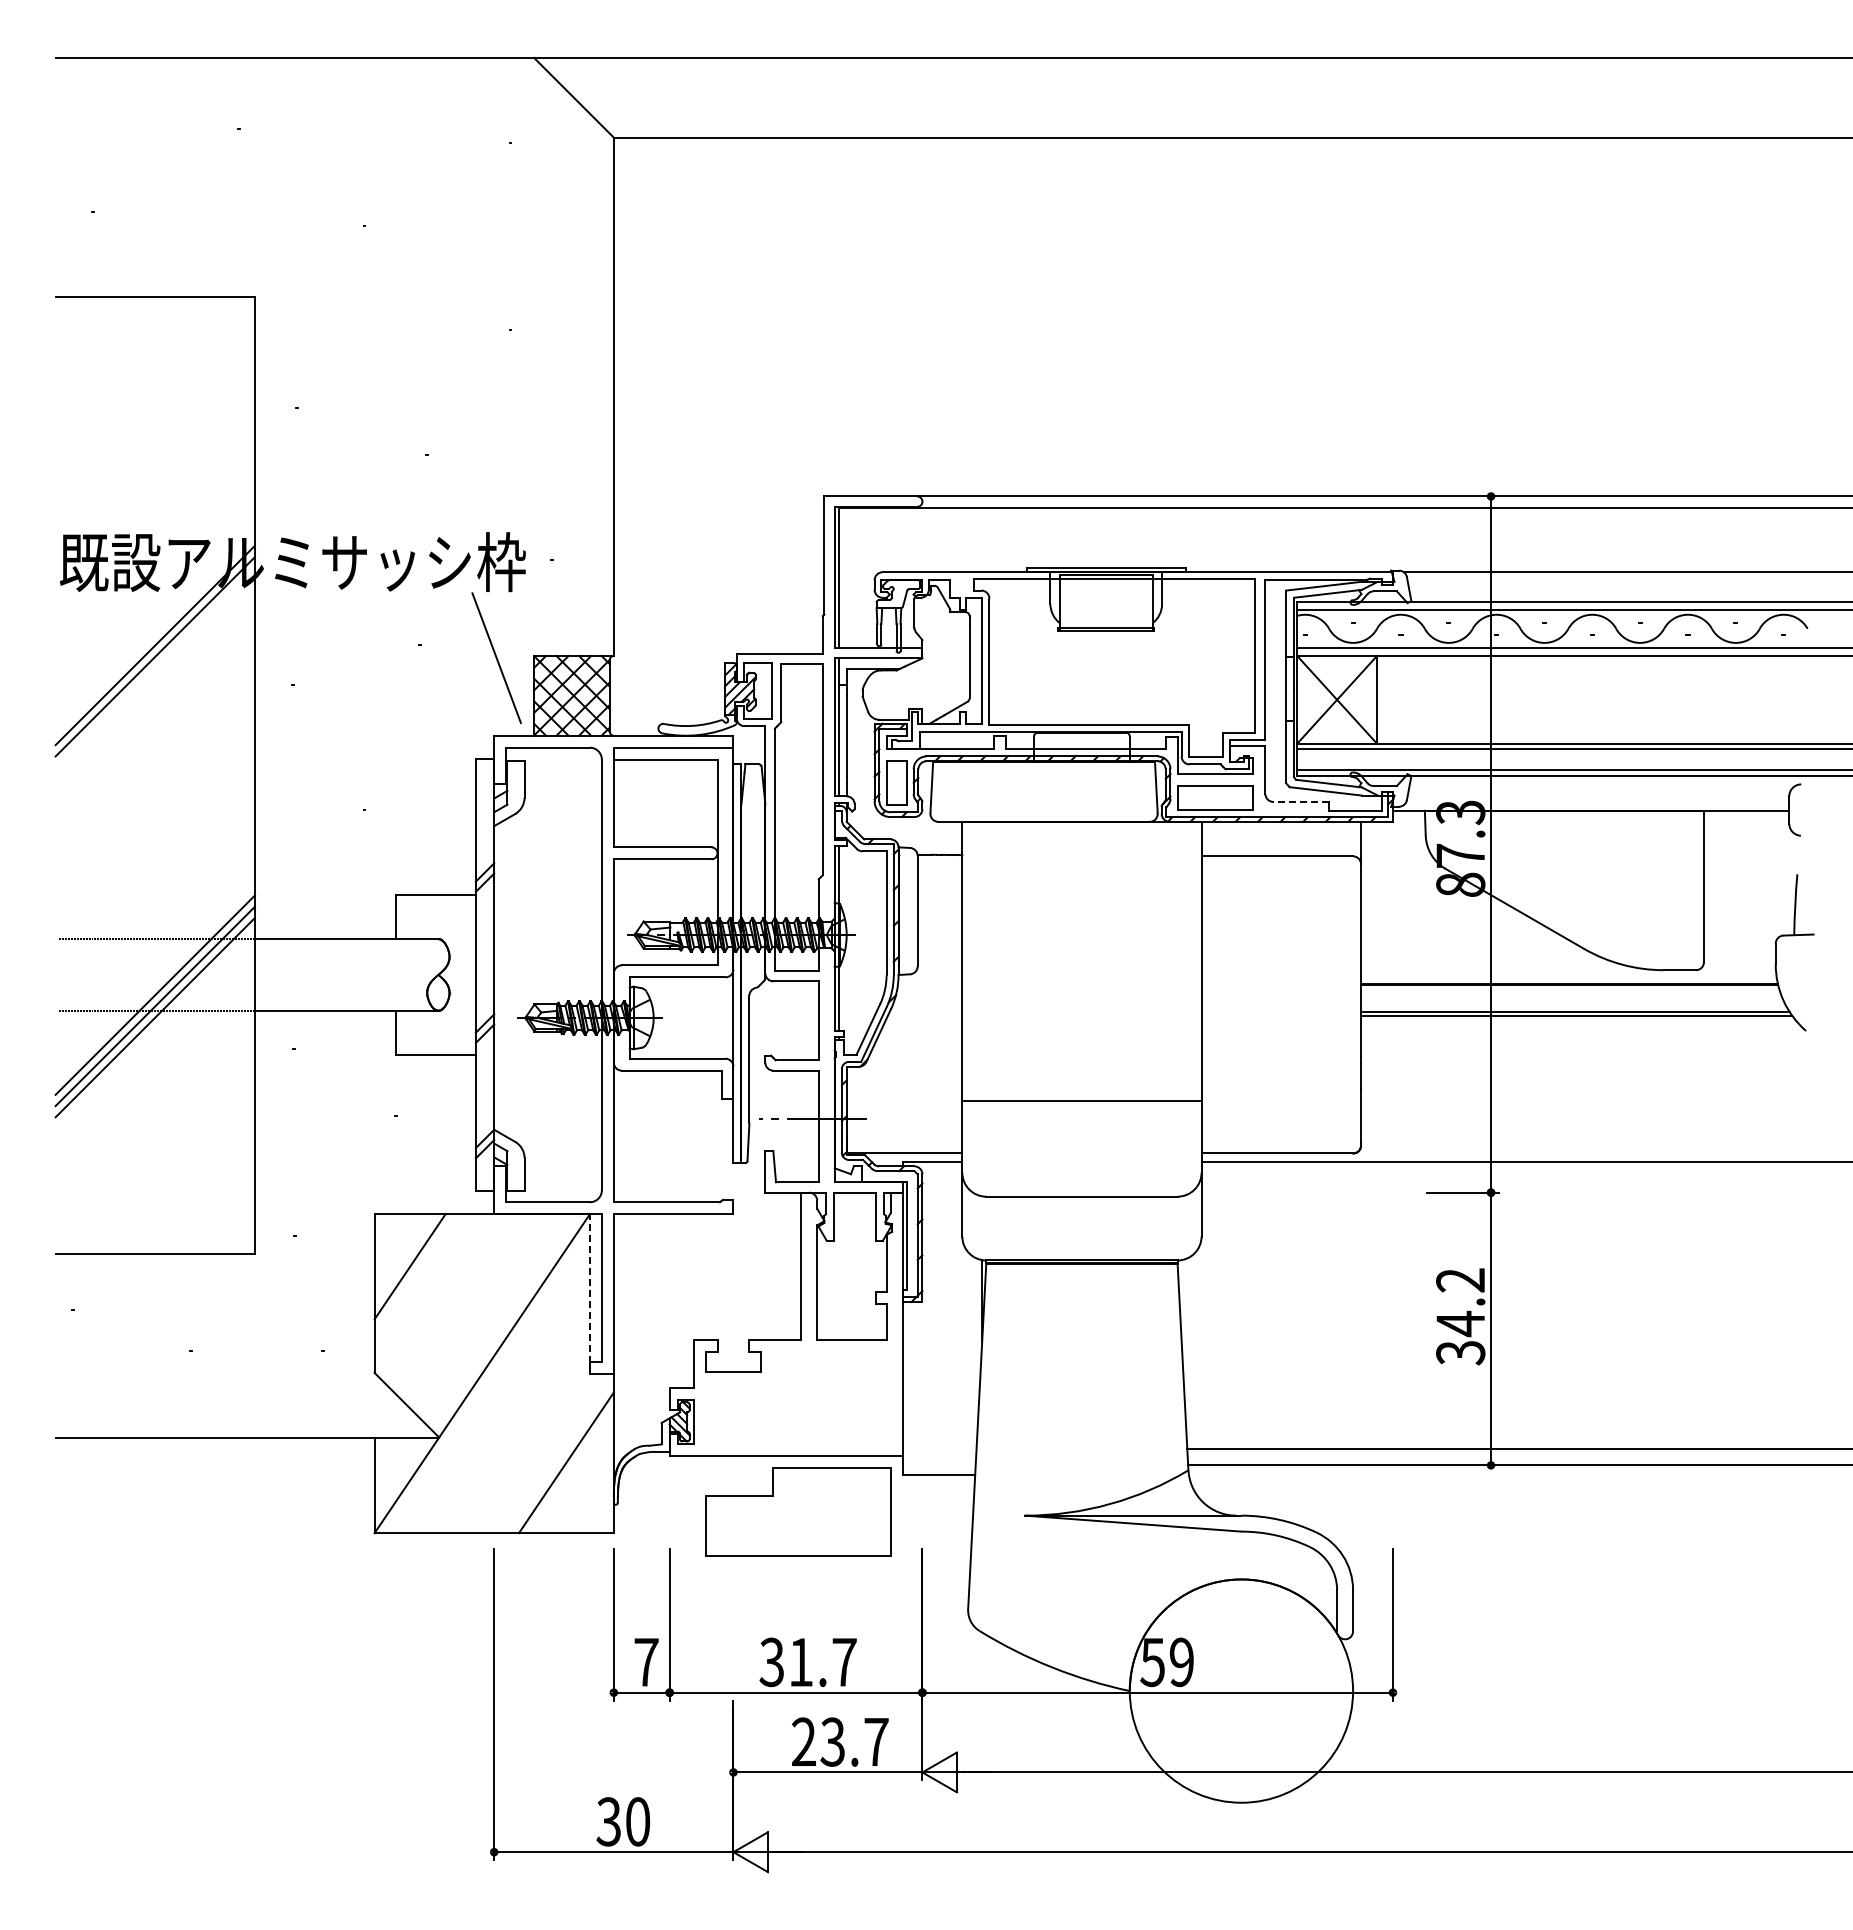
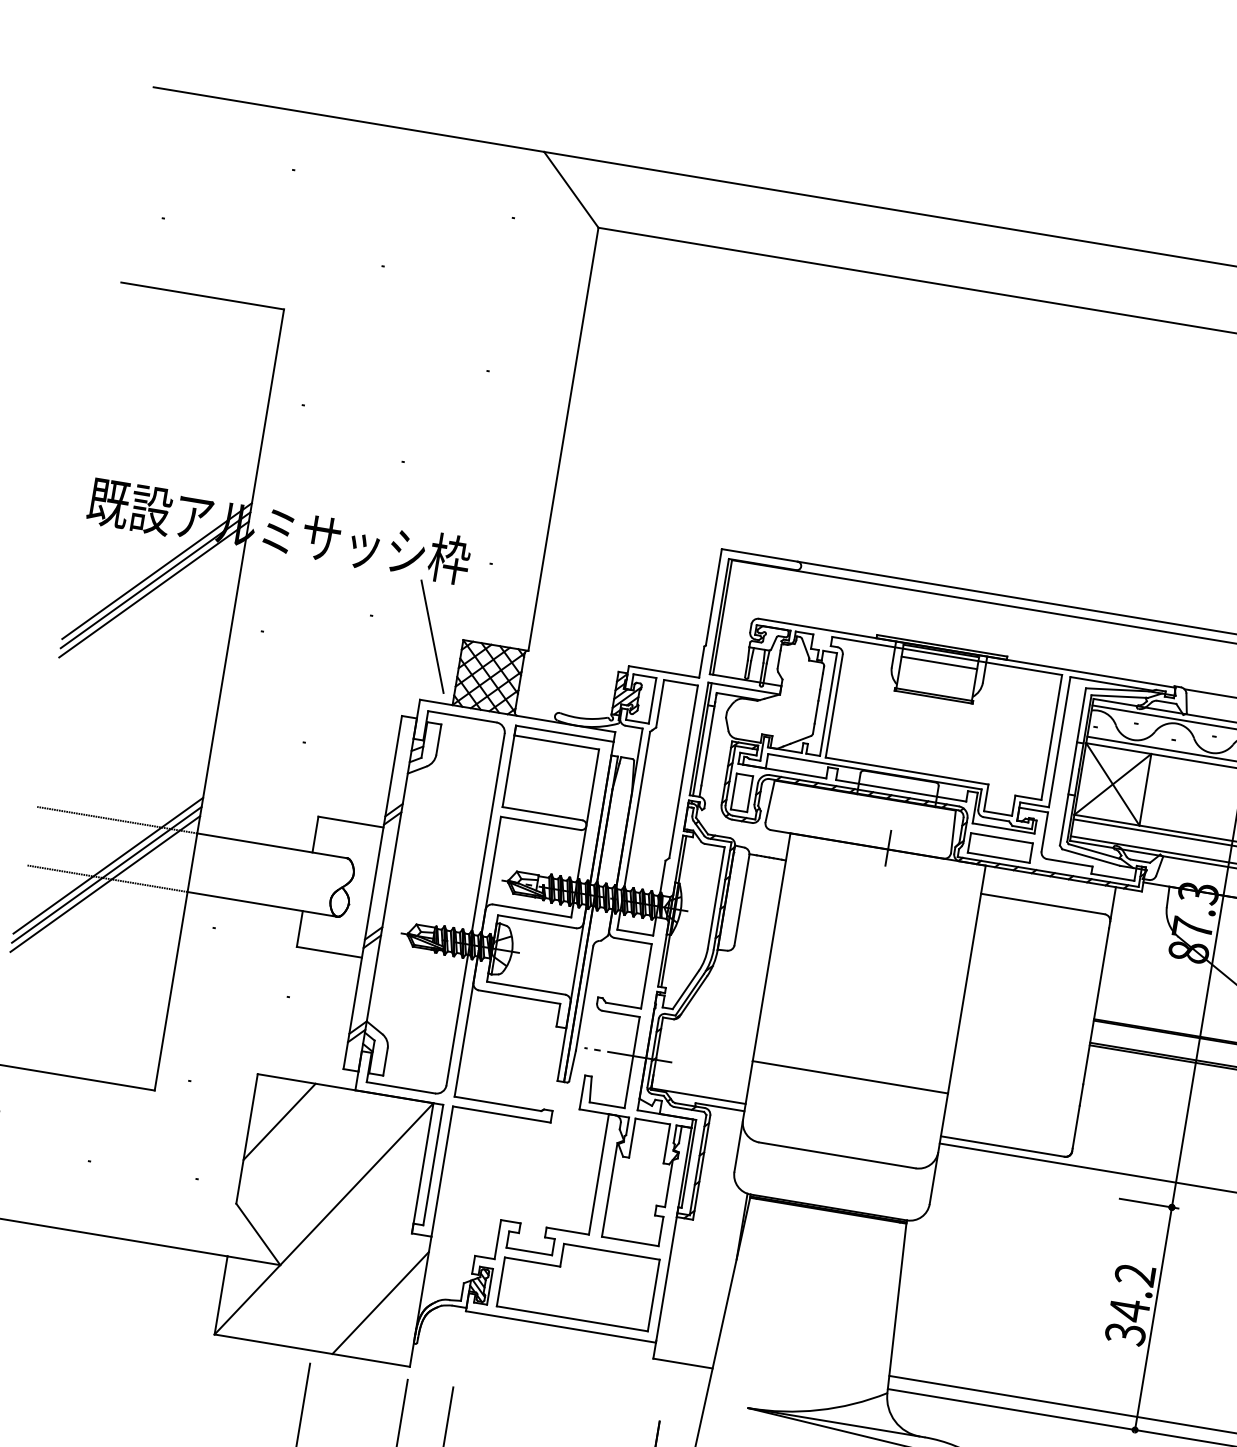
line: (1106, 589) -> (939, 663), added
line: (154, 633) -> (156, 570), added
line: (1301, 801) -> (1070, 862), dashed -> solid
line: (1081, 819) -> (888, 847), added
line: (589, 1293) -> (422, 1167), dashed -> solid
part: (798, 1511) -> (578, 1282), moved

